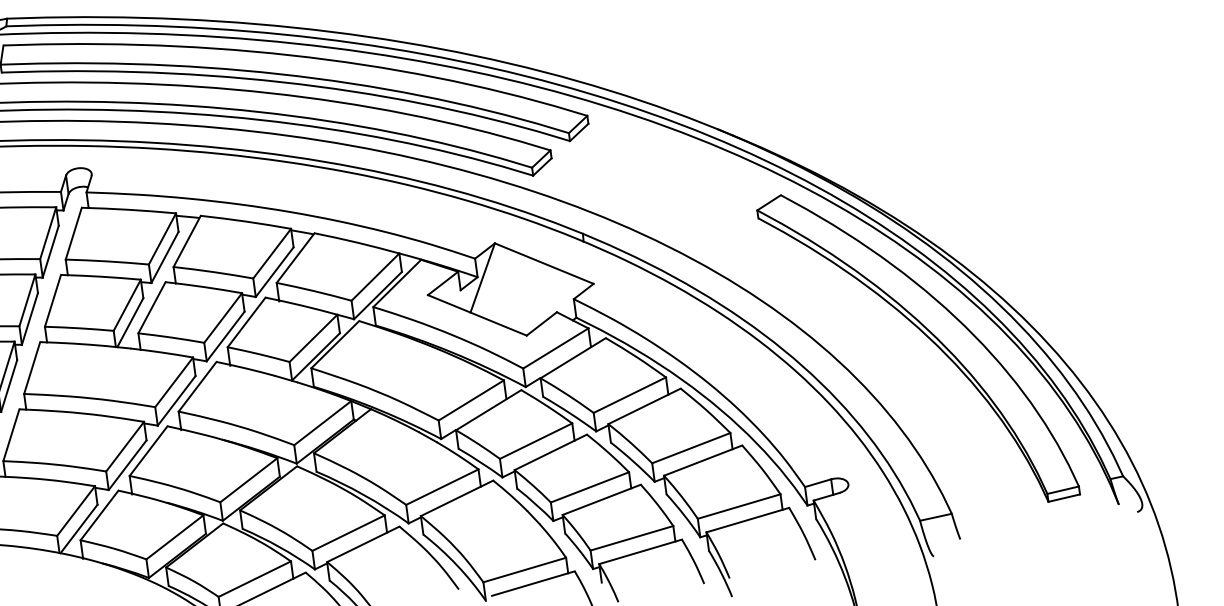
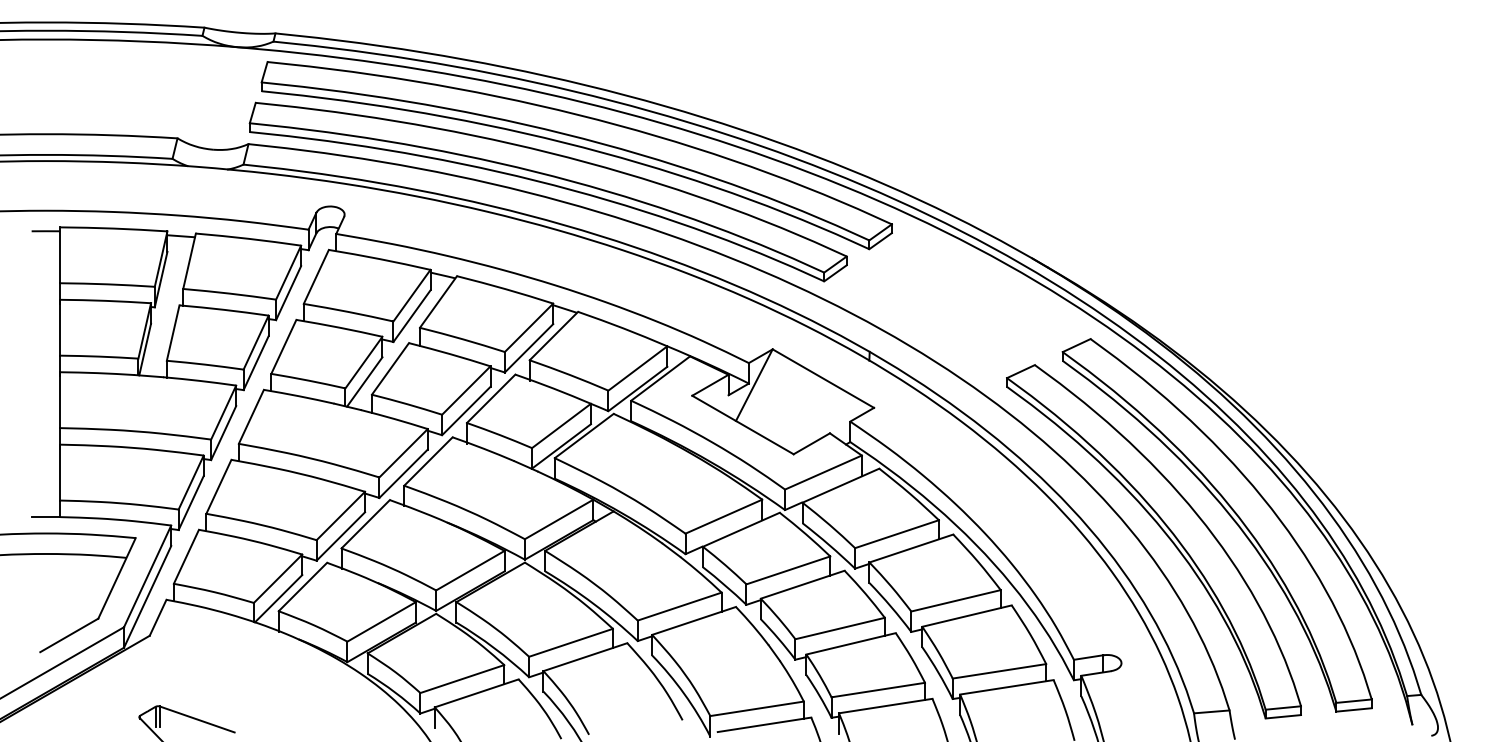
part: (869, 360) -> (1162, 531), added

